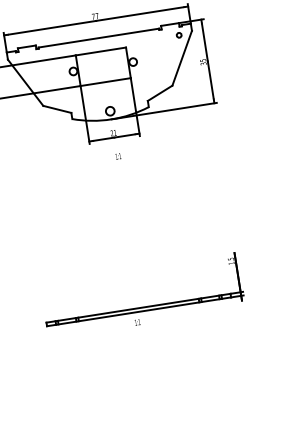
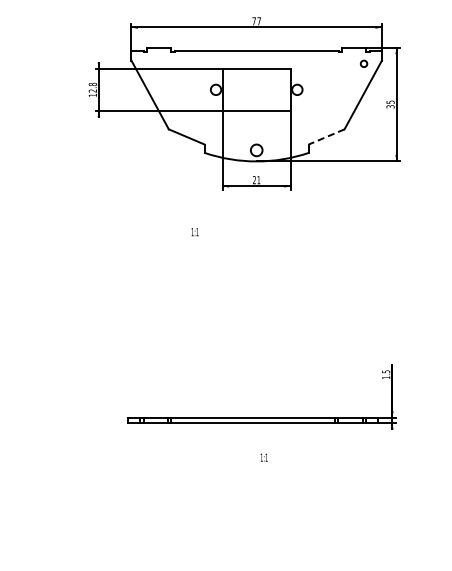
line: (160, 93) -> (326, 137), solid -> dashed
text: (118, 156) -> (194, 232), moved
text: (137, 322) -> (263, 457), moved

